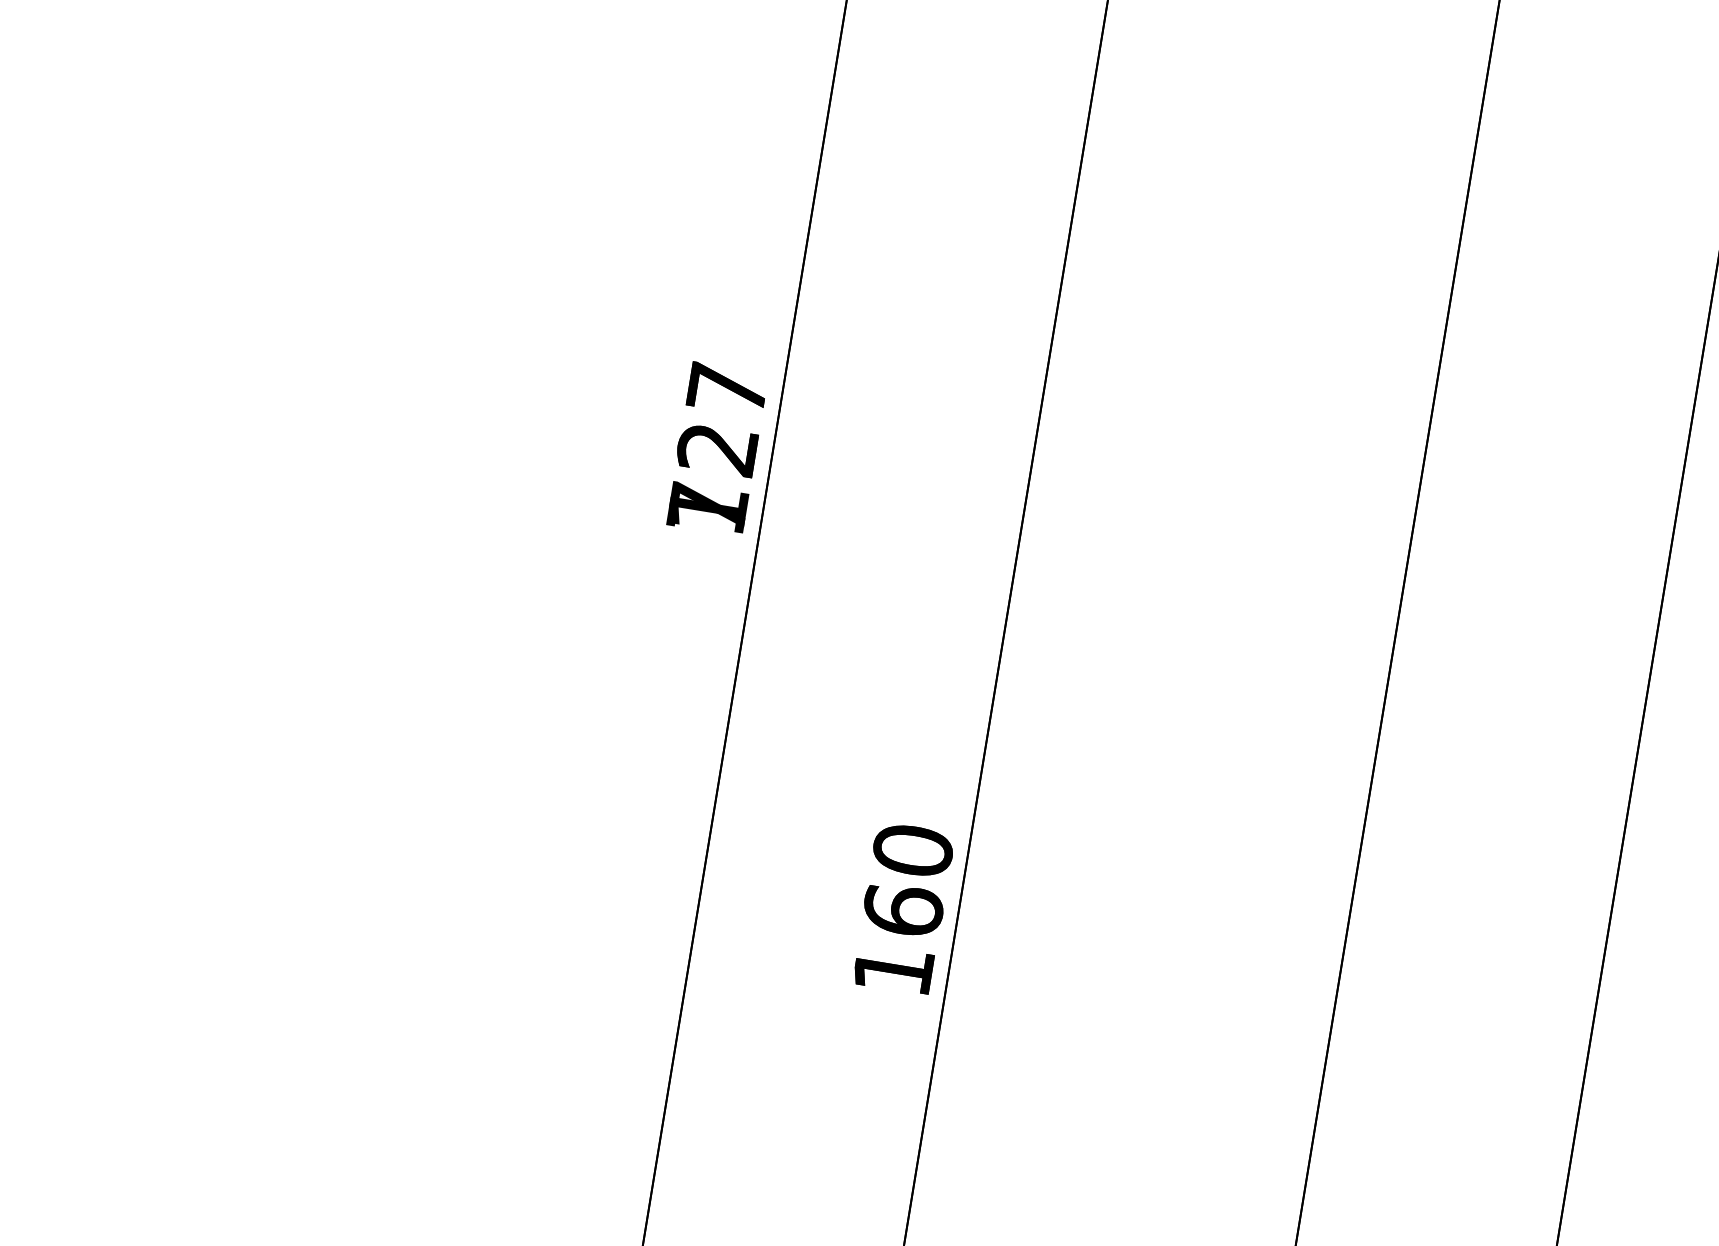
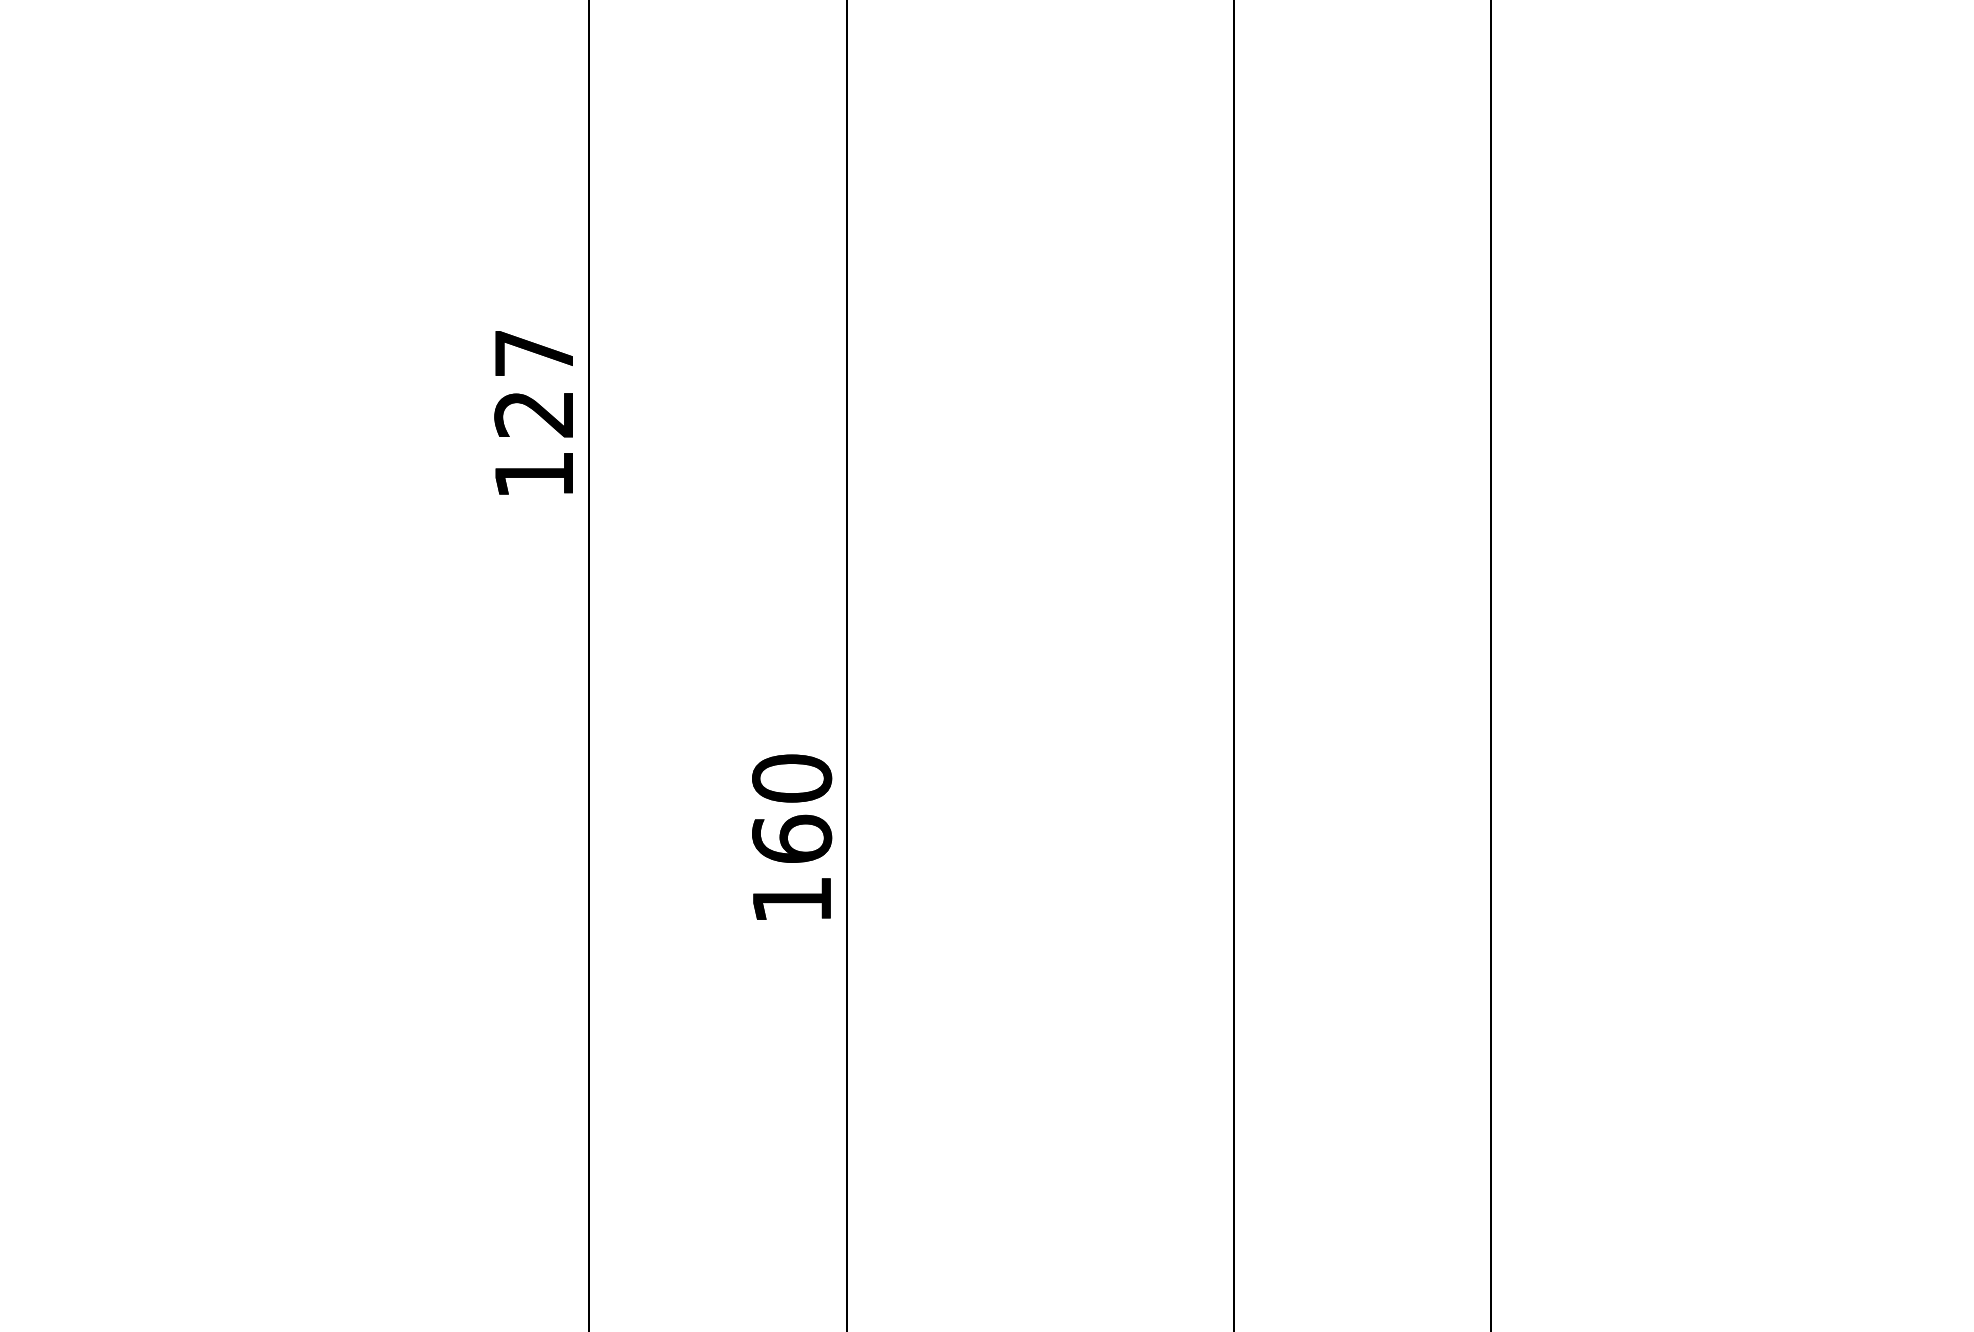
text: (707, 508) -> (533, 474), 727 -> 127

